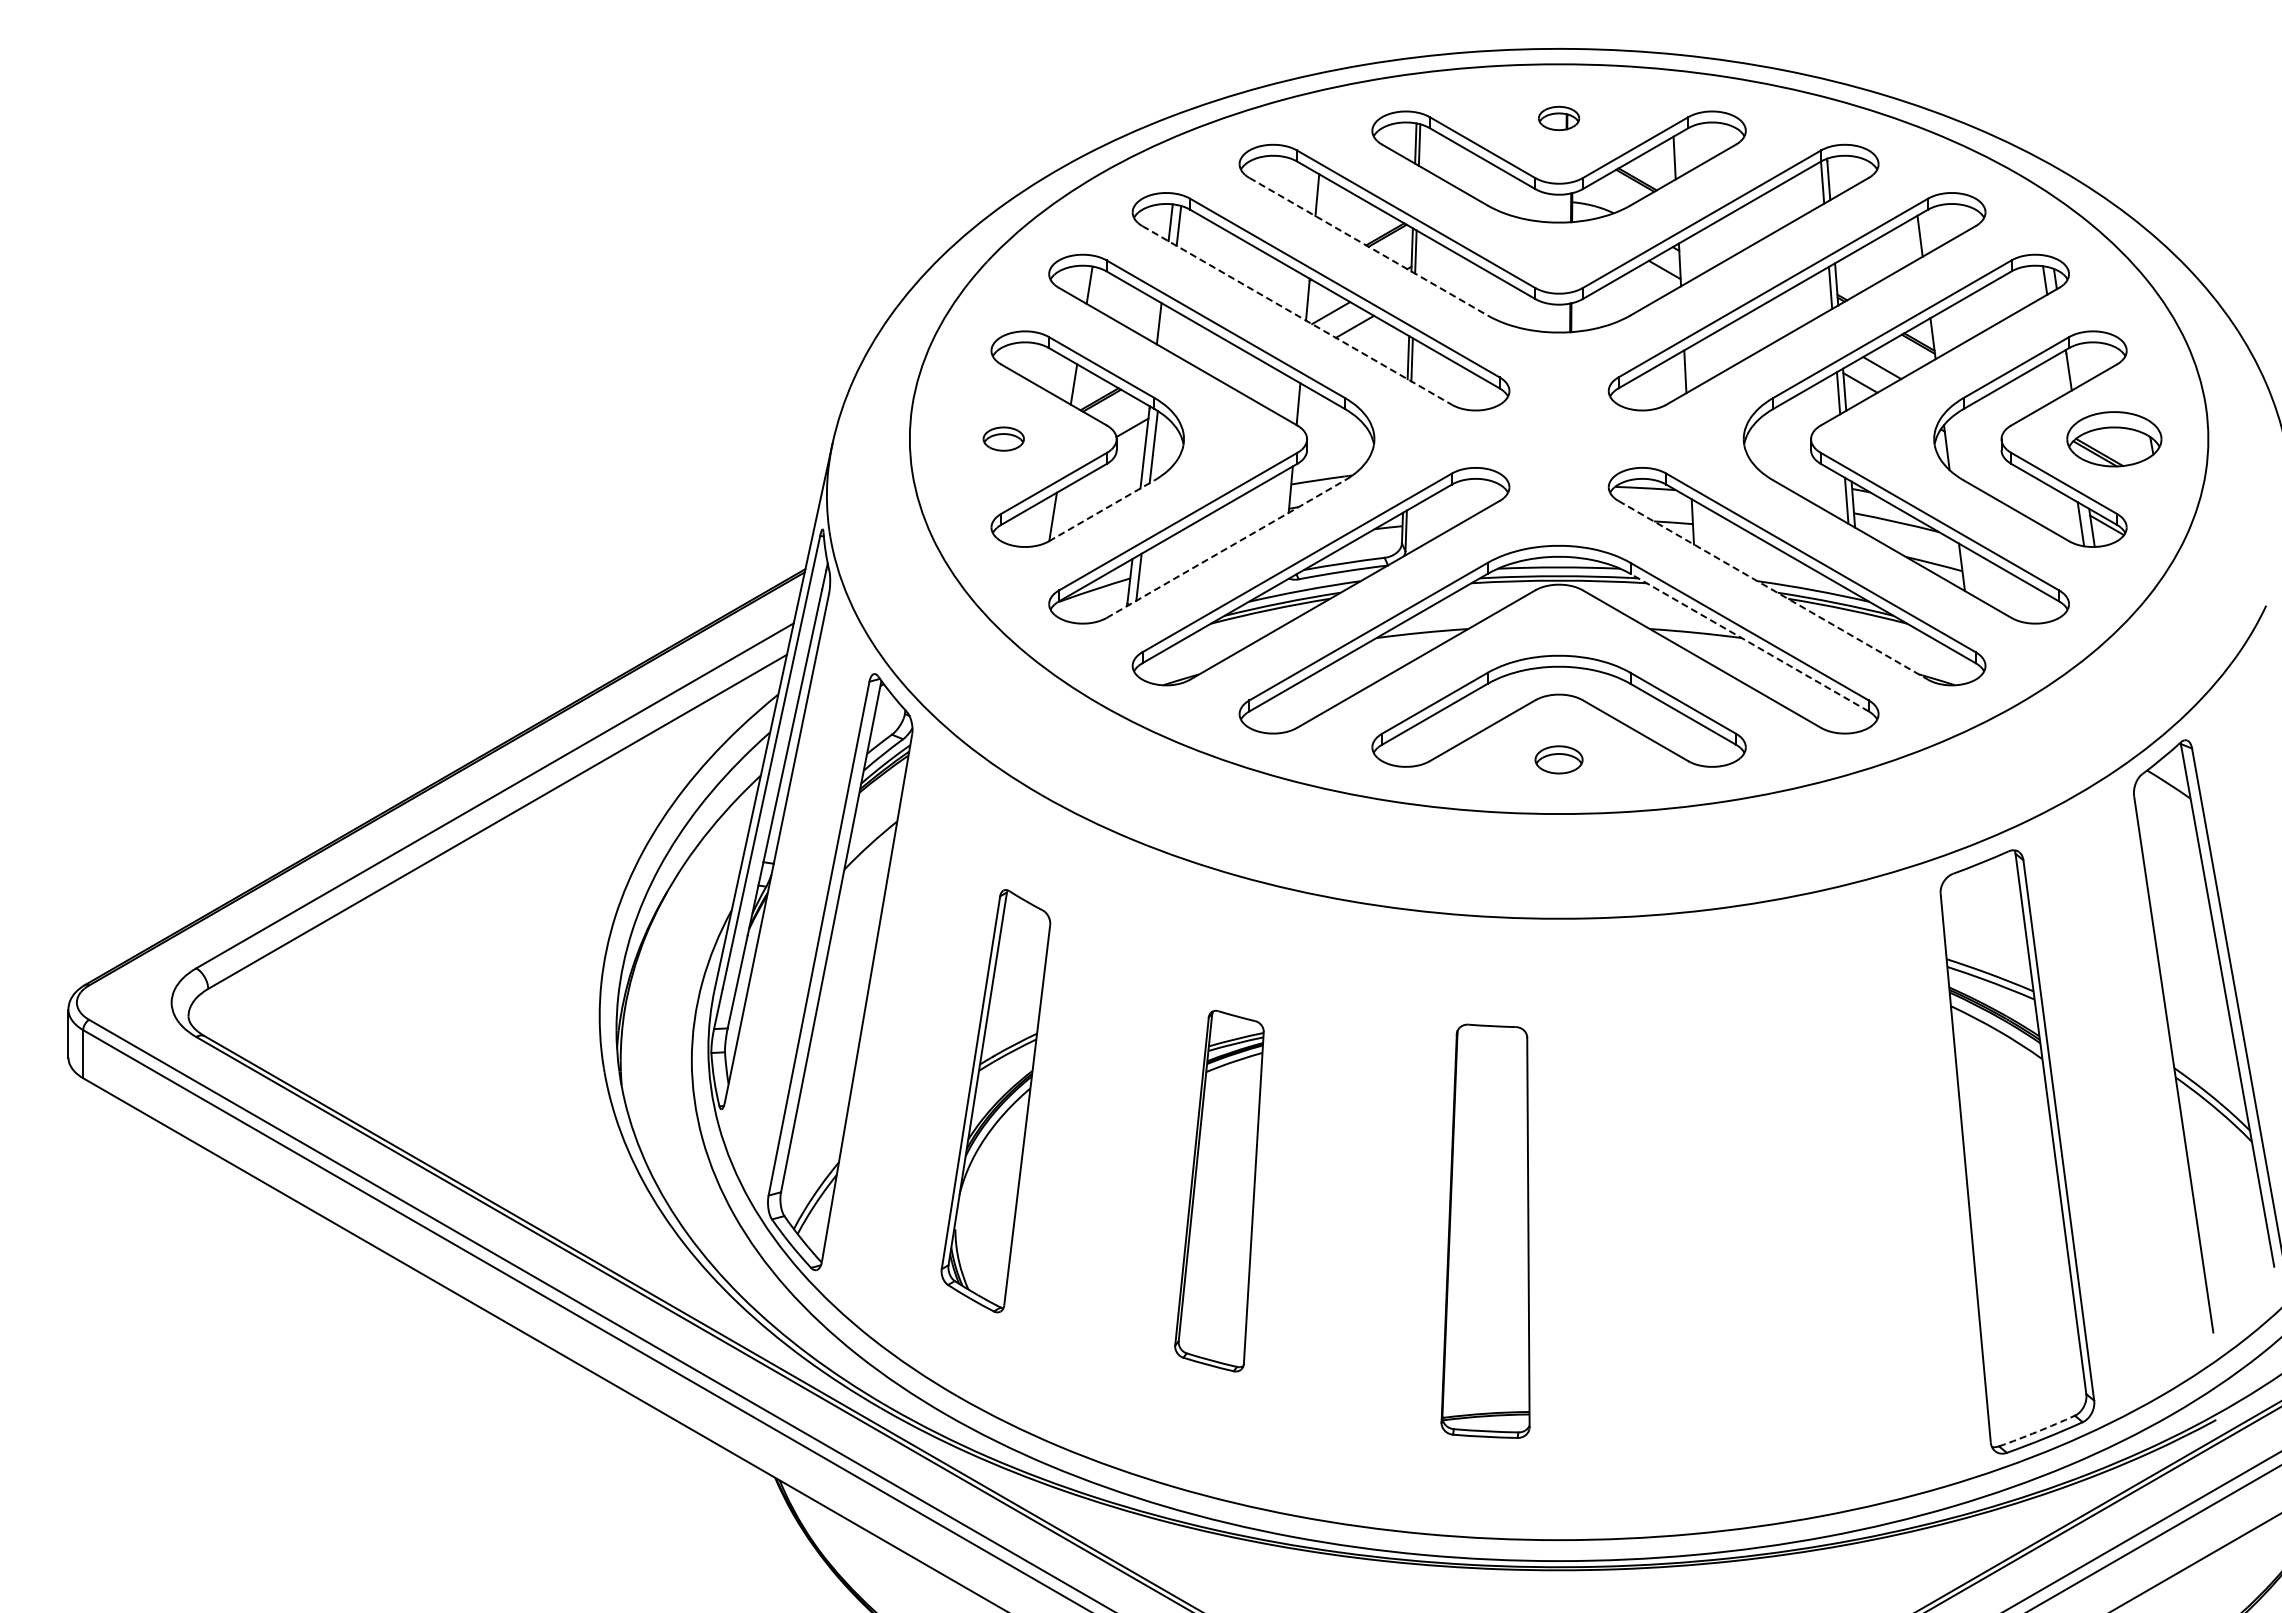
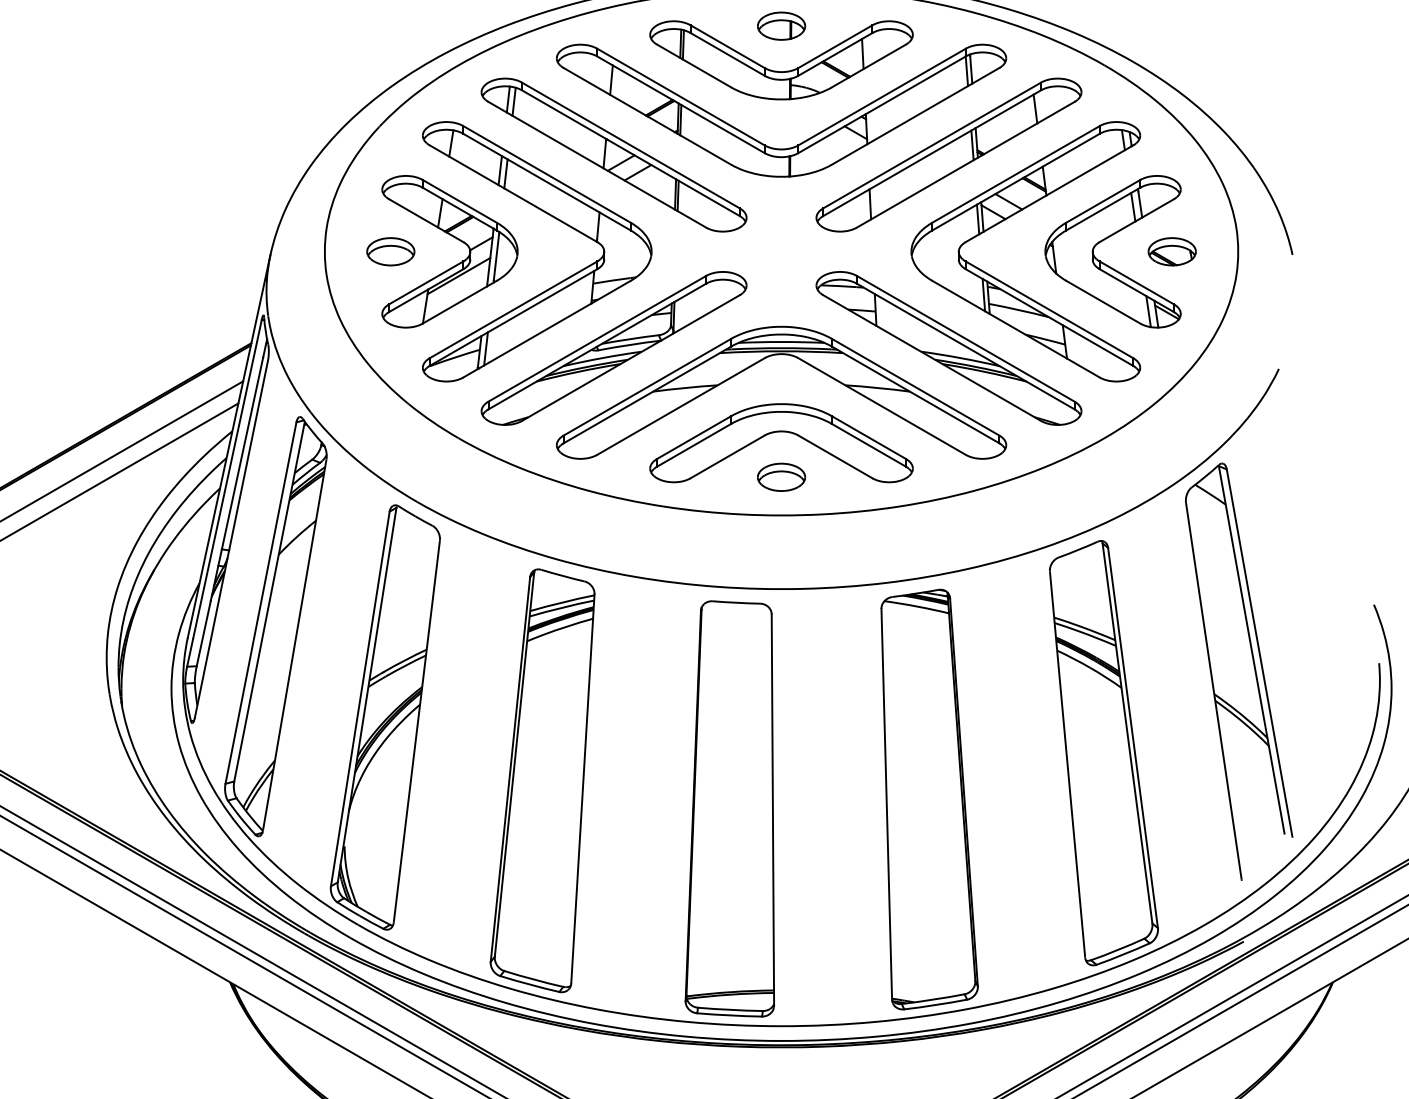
part: (1558, 118) -> (781, 26), size x1.67
line: (1368, 246) -> (647, 116), dashed -> solid
line: (1297, 315) -> (597, 164), dashed -> solid
line: (1166, 328) -> (505, 173), added
line: (2059, 375) -> (1133, 206), added
part: (1003, 438) -> (390, 251), size x1.67
part: (2114, 438) -> (1172, 251), size x0.71
line: (1100, 473) -> (458, 275), added
line: (1101, 510) -> (459, 301), dashed -> solid
line: (1225, 549) -> (546, 329), dashed -> solid
line: (1773, 590) -> (932, 358), dashed -> solid
line: (1749, 642) -> (915, 394), dashed -> solid
part: (1558, 759) -> (781, 477), size x1.43
part: (995, 1100) -> (385, 716), size x1.43
part: (1219, 1190) -> (542, 780), size x1.67
part: (1769, 1217) -> (929, 799), added
part: (1485, 1231) -> (729, 809), size x1.43
arc: (2037, 1431) -> (1118, 949), dashed -> solid

